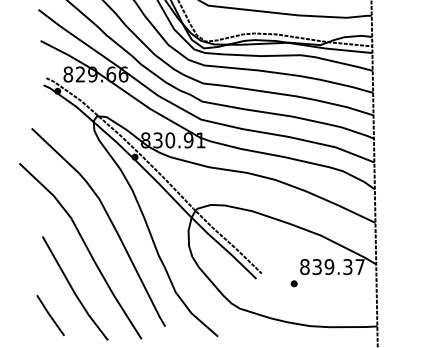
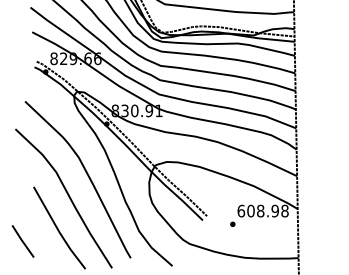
text: (331, 266) -> (262, 210), 839.37 -> 608.98
line: (49, 315) -> (22, 241), moved

